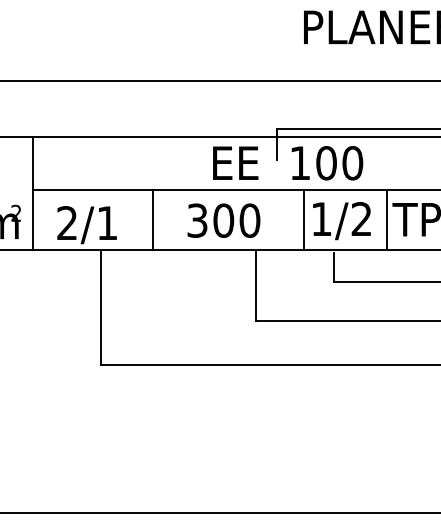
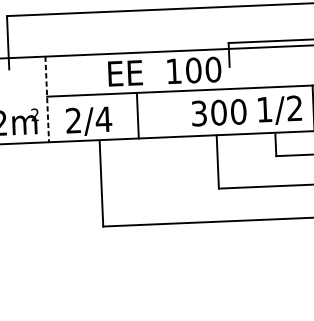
text: (288, 163) -> (165, 71), moved
line: (33, 193) -> (47, 99), solid -> dashed
line: (304, 219) -> (251, 110), removed
text: (223, 220) -> (218, 112), moved
text: (107, 222) -> (103, 118), 2/1 -> 2/4

